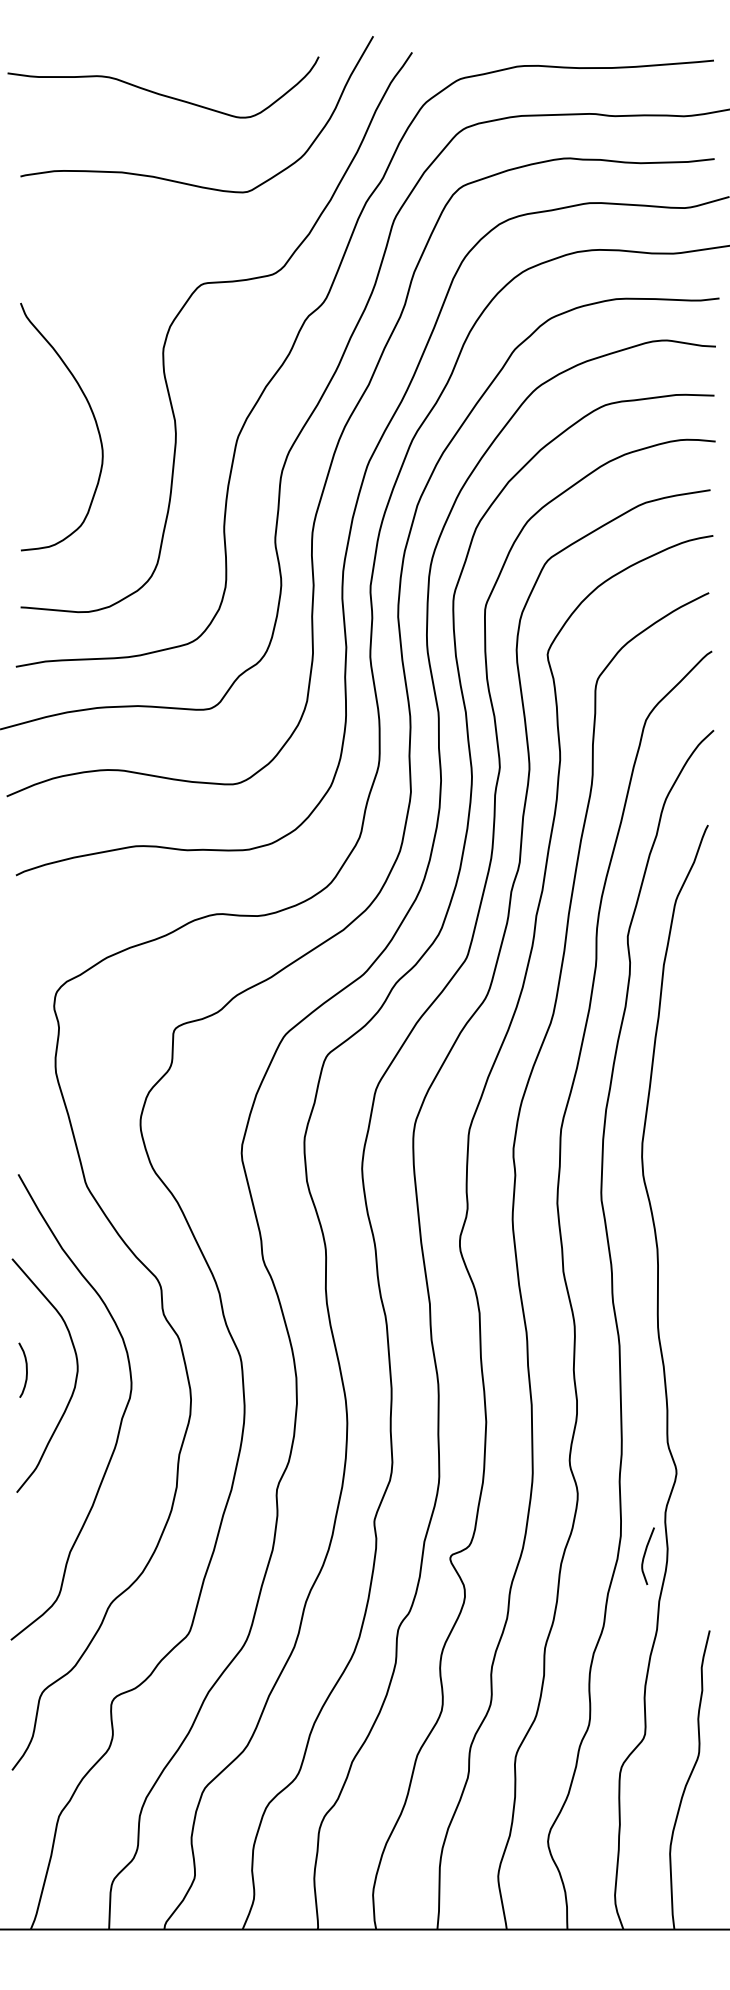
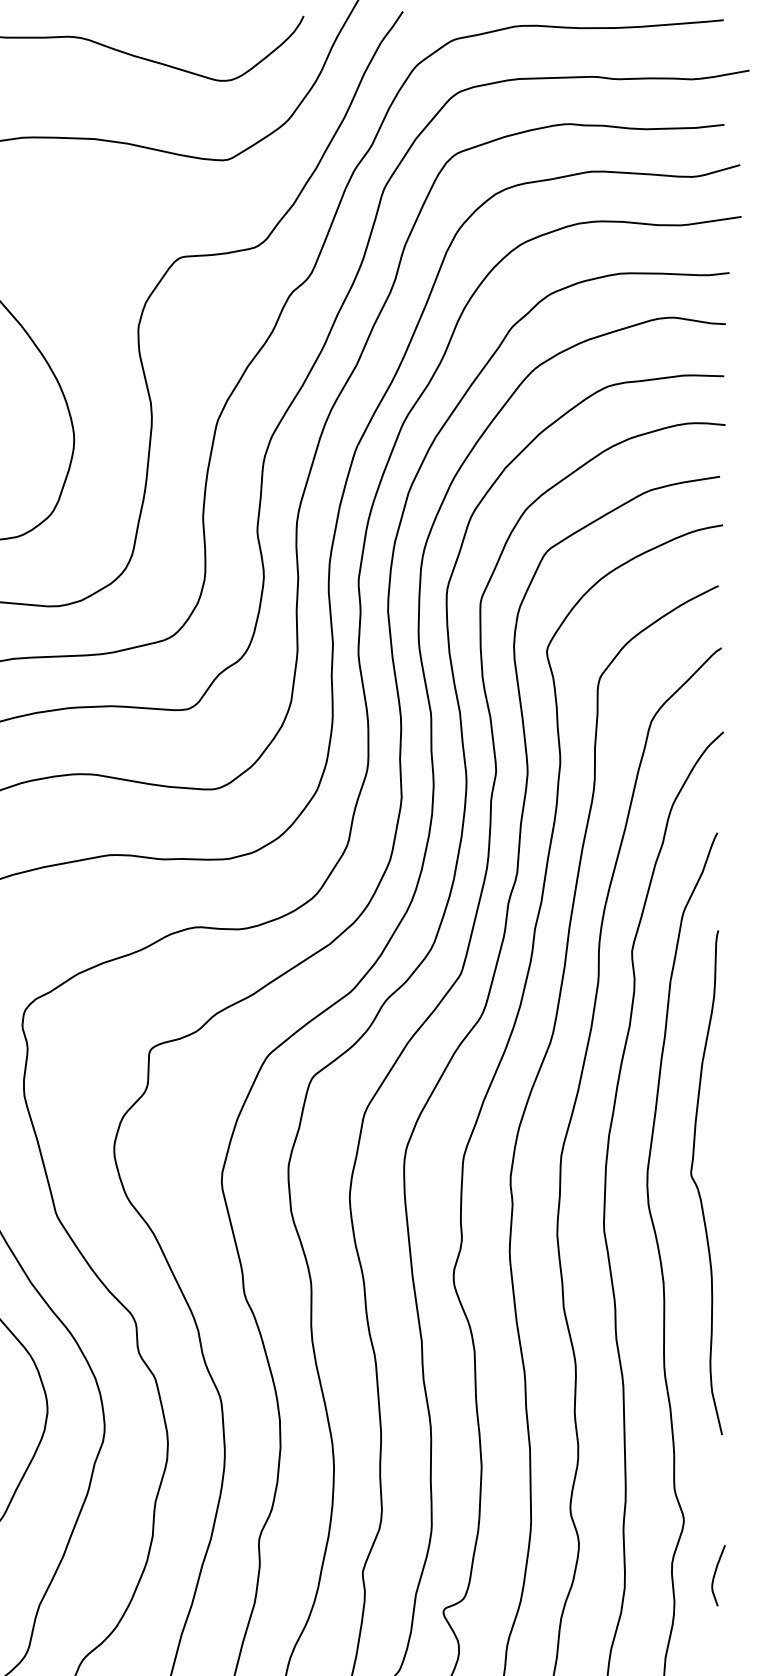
curve: (689, 1157) -> (697, 1185), added
curve: (645, 1555) -> (715, 1574), moved

